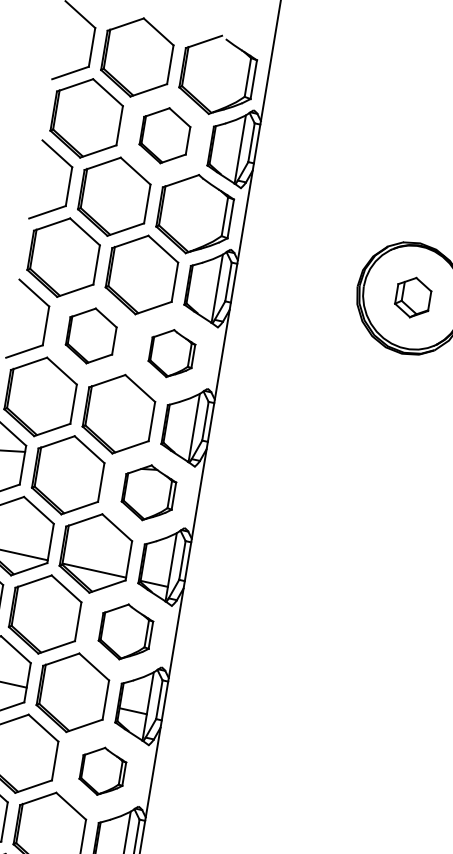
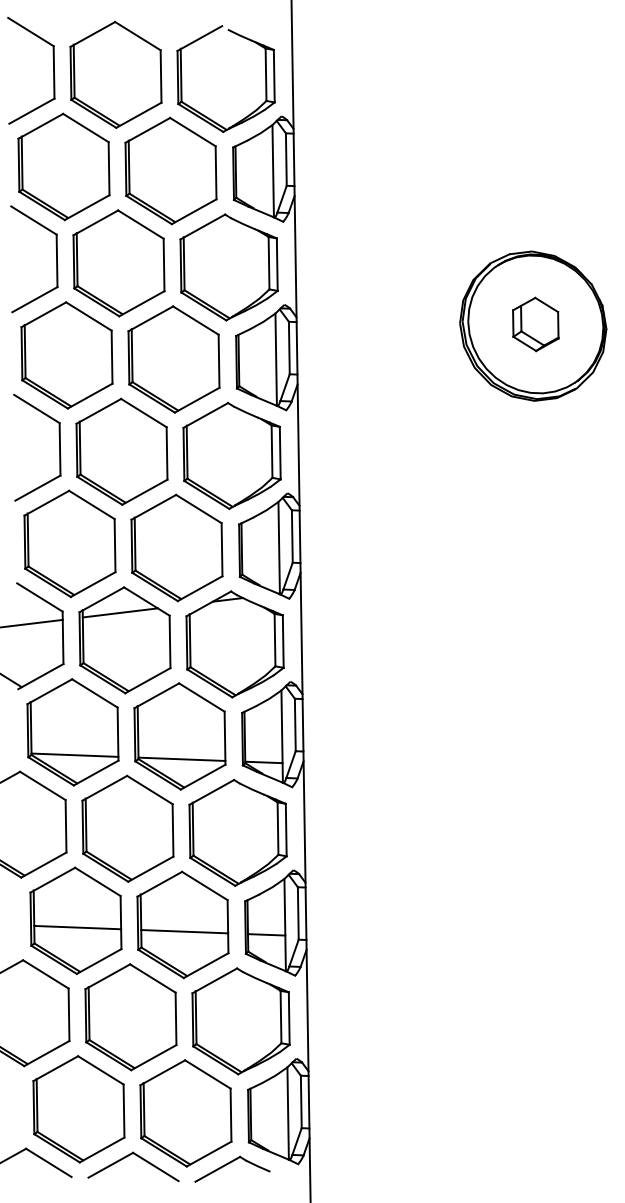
part: (164, 135) -> (170, 170), size x1.43
part: (90, 335) -> (121, 451), size x1.43
part: (171, 353) -> (231, 455), size x1.67
line: (67, 454) -> (119, 612), added
part: (148, 493) -> (234, 644), size x1.43
part: (125, 631) -> (237, 832), size x1.43
line: (73, 697) -> (184, 931), added
part: (102, 771) -> (240, 1021), size x1.67

